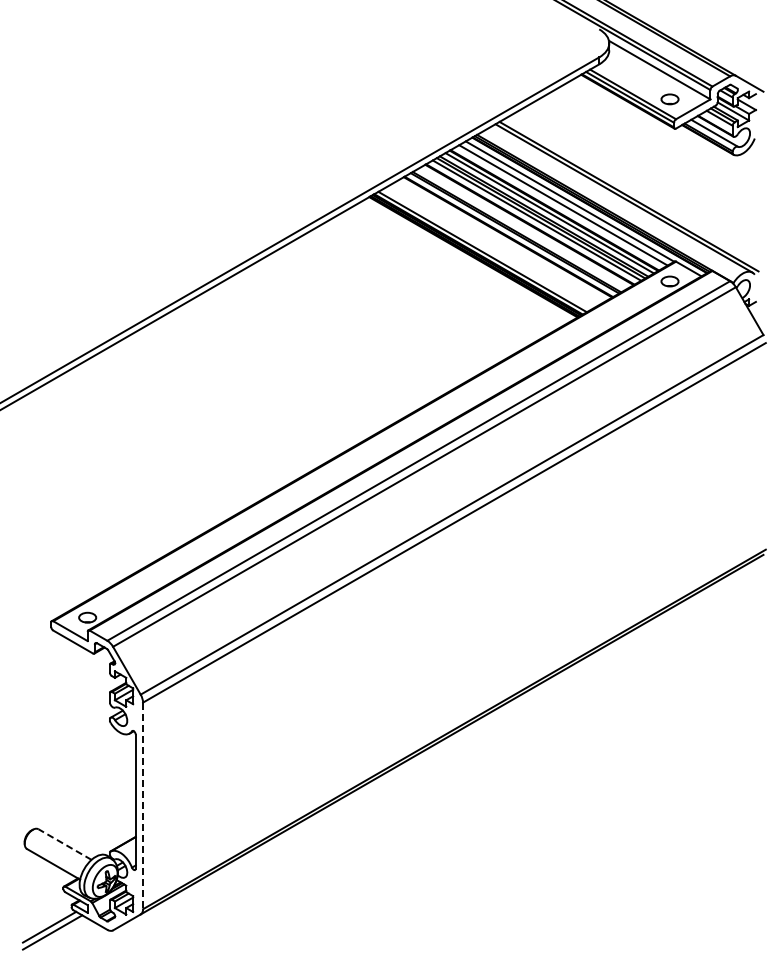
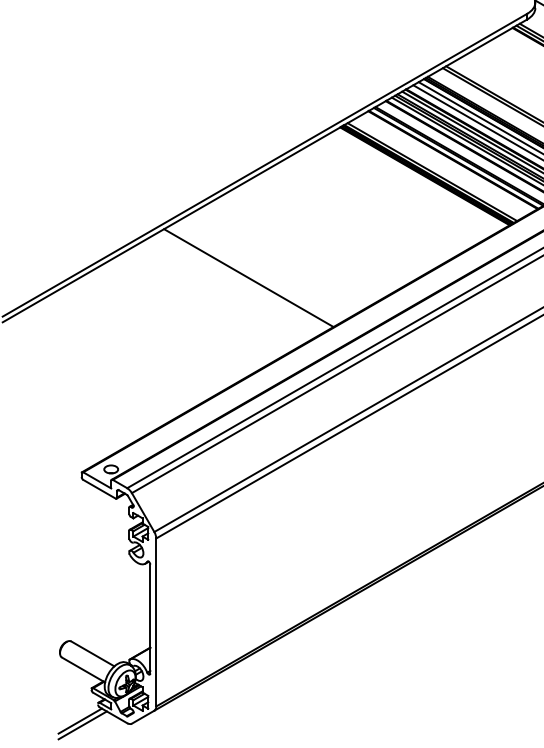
line: (256, 382) -> (248, 278), added
line: (143, 806) -> (156, 622), dashed -> solid
line: (65, 844) -> (93, 653), dashed -> solid

